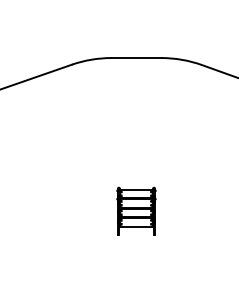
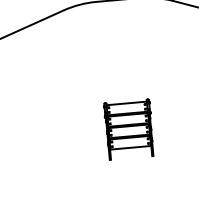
part: (136, 210) -> (129, 128), size x1.43

